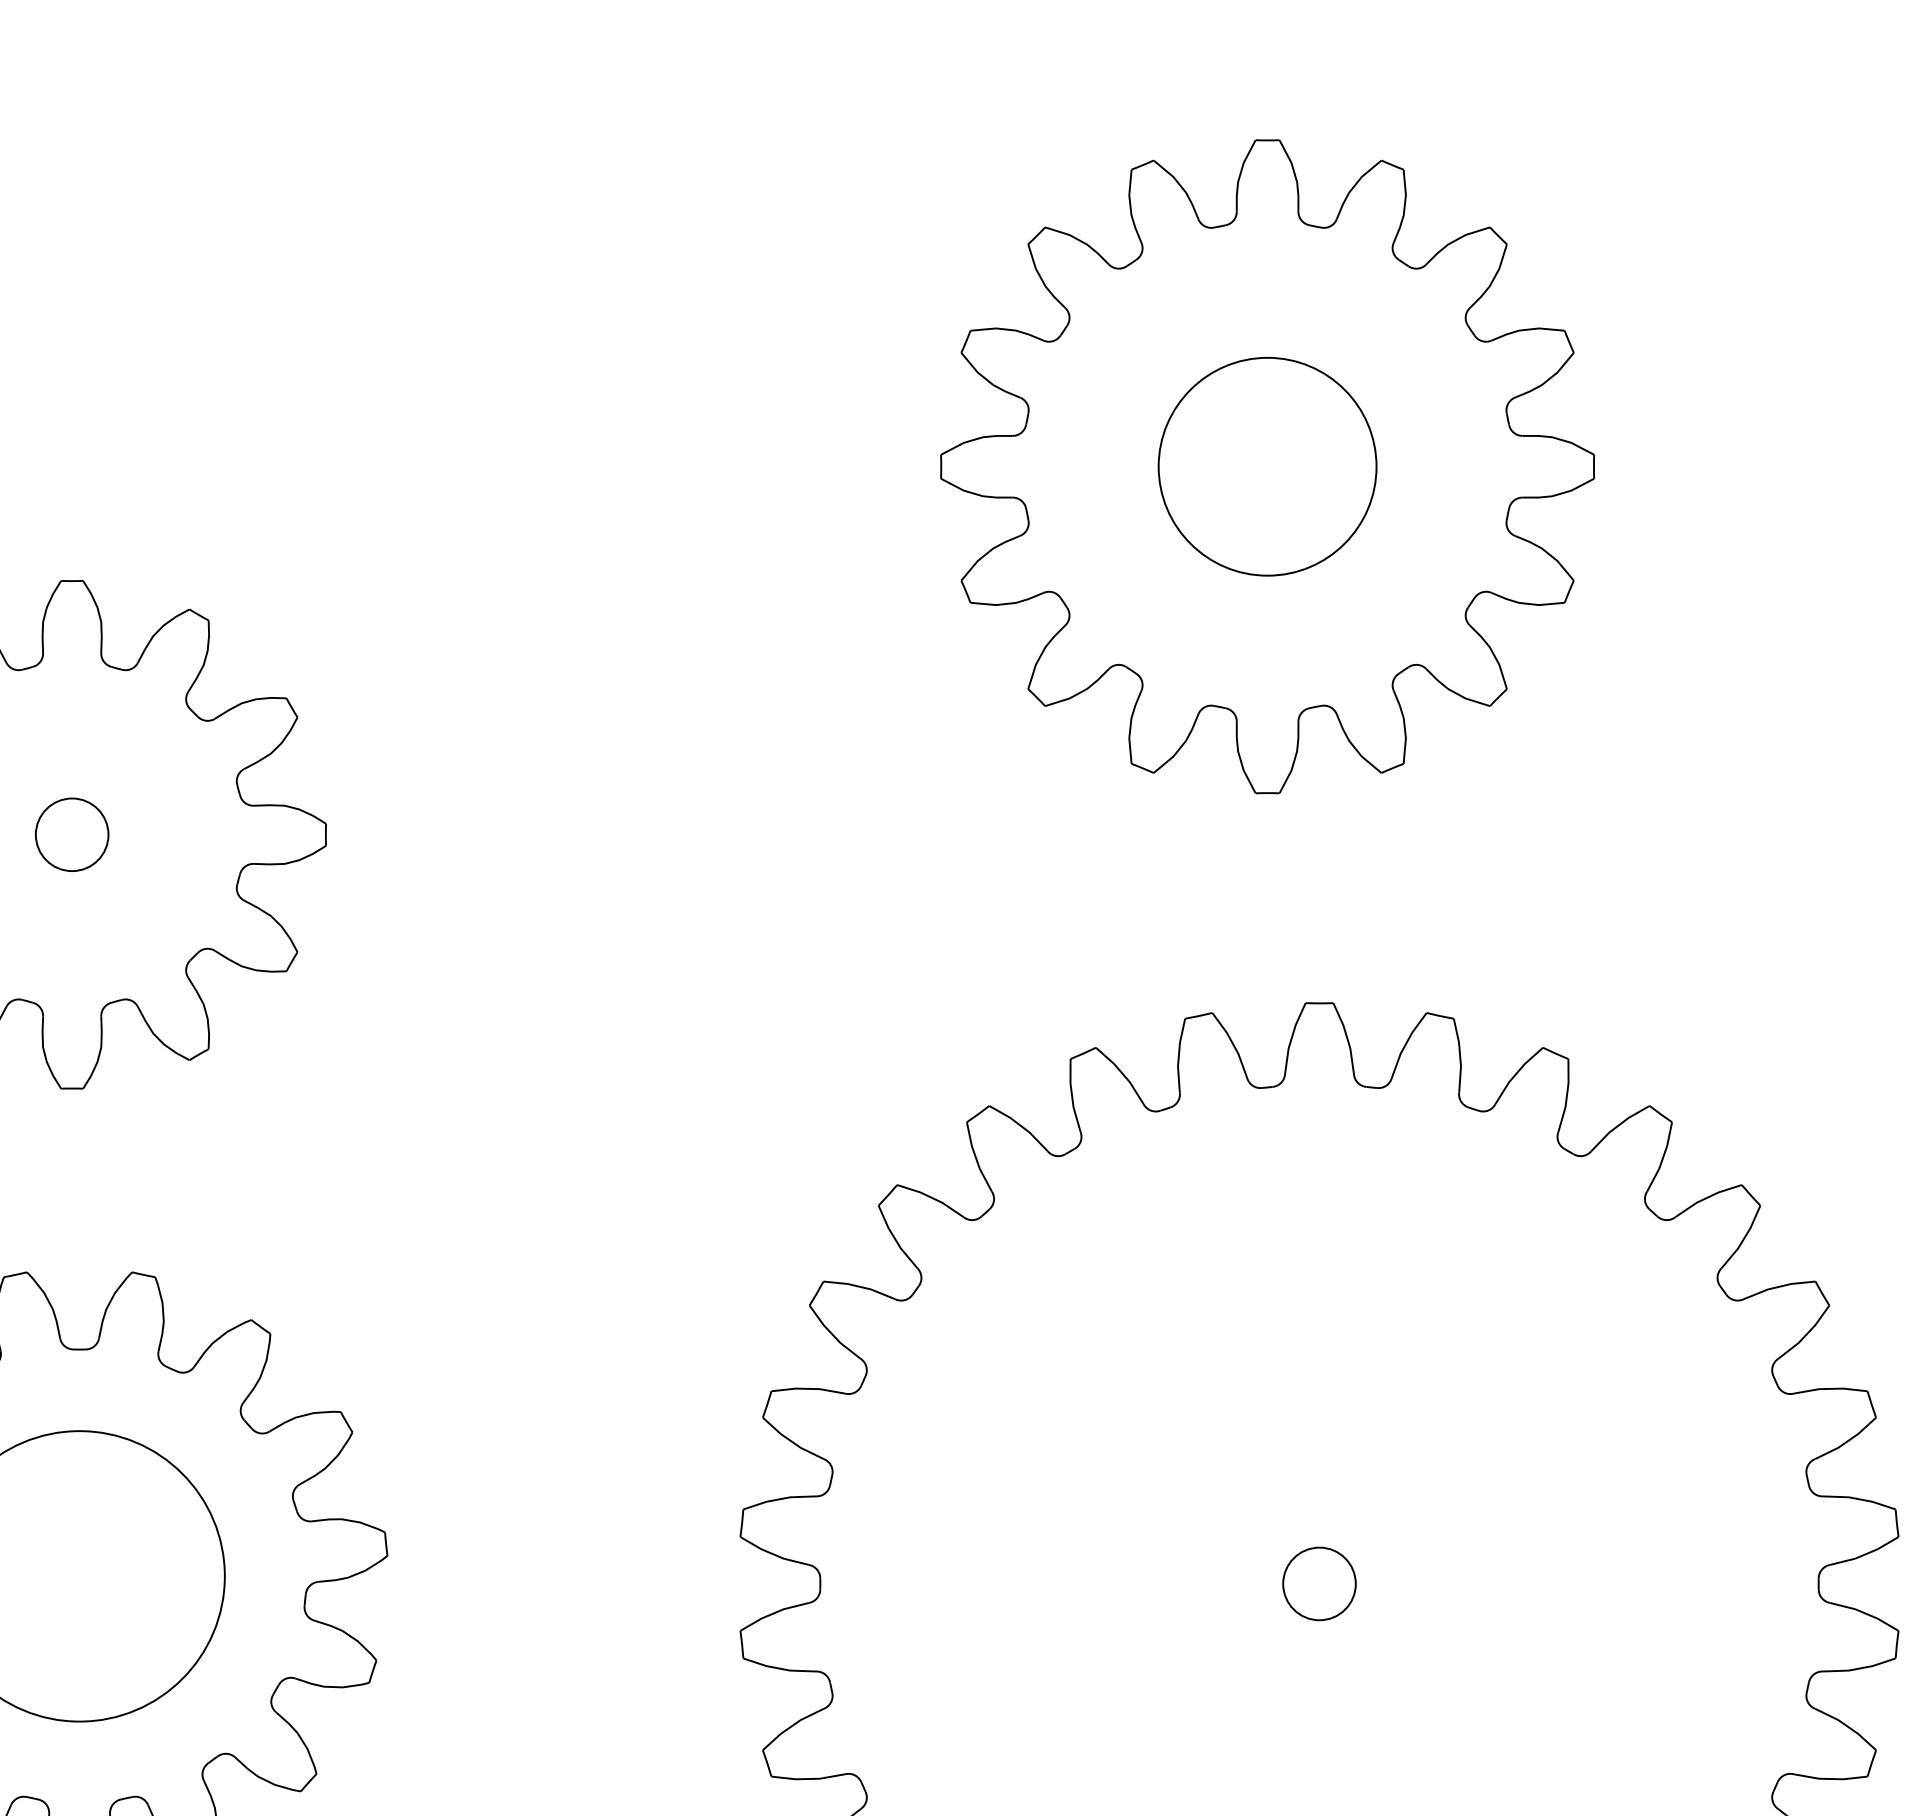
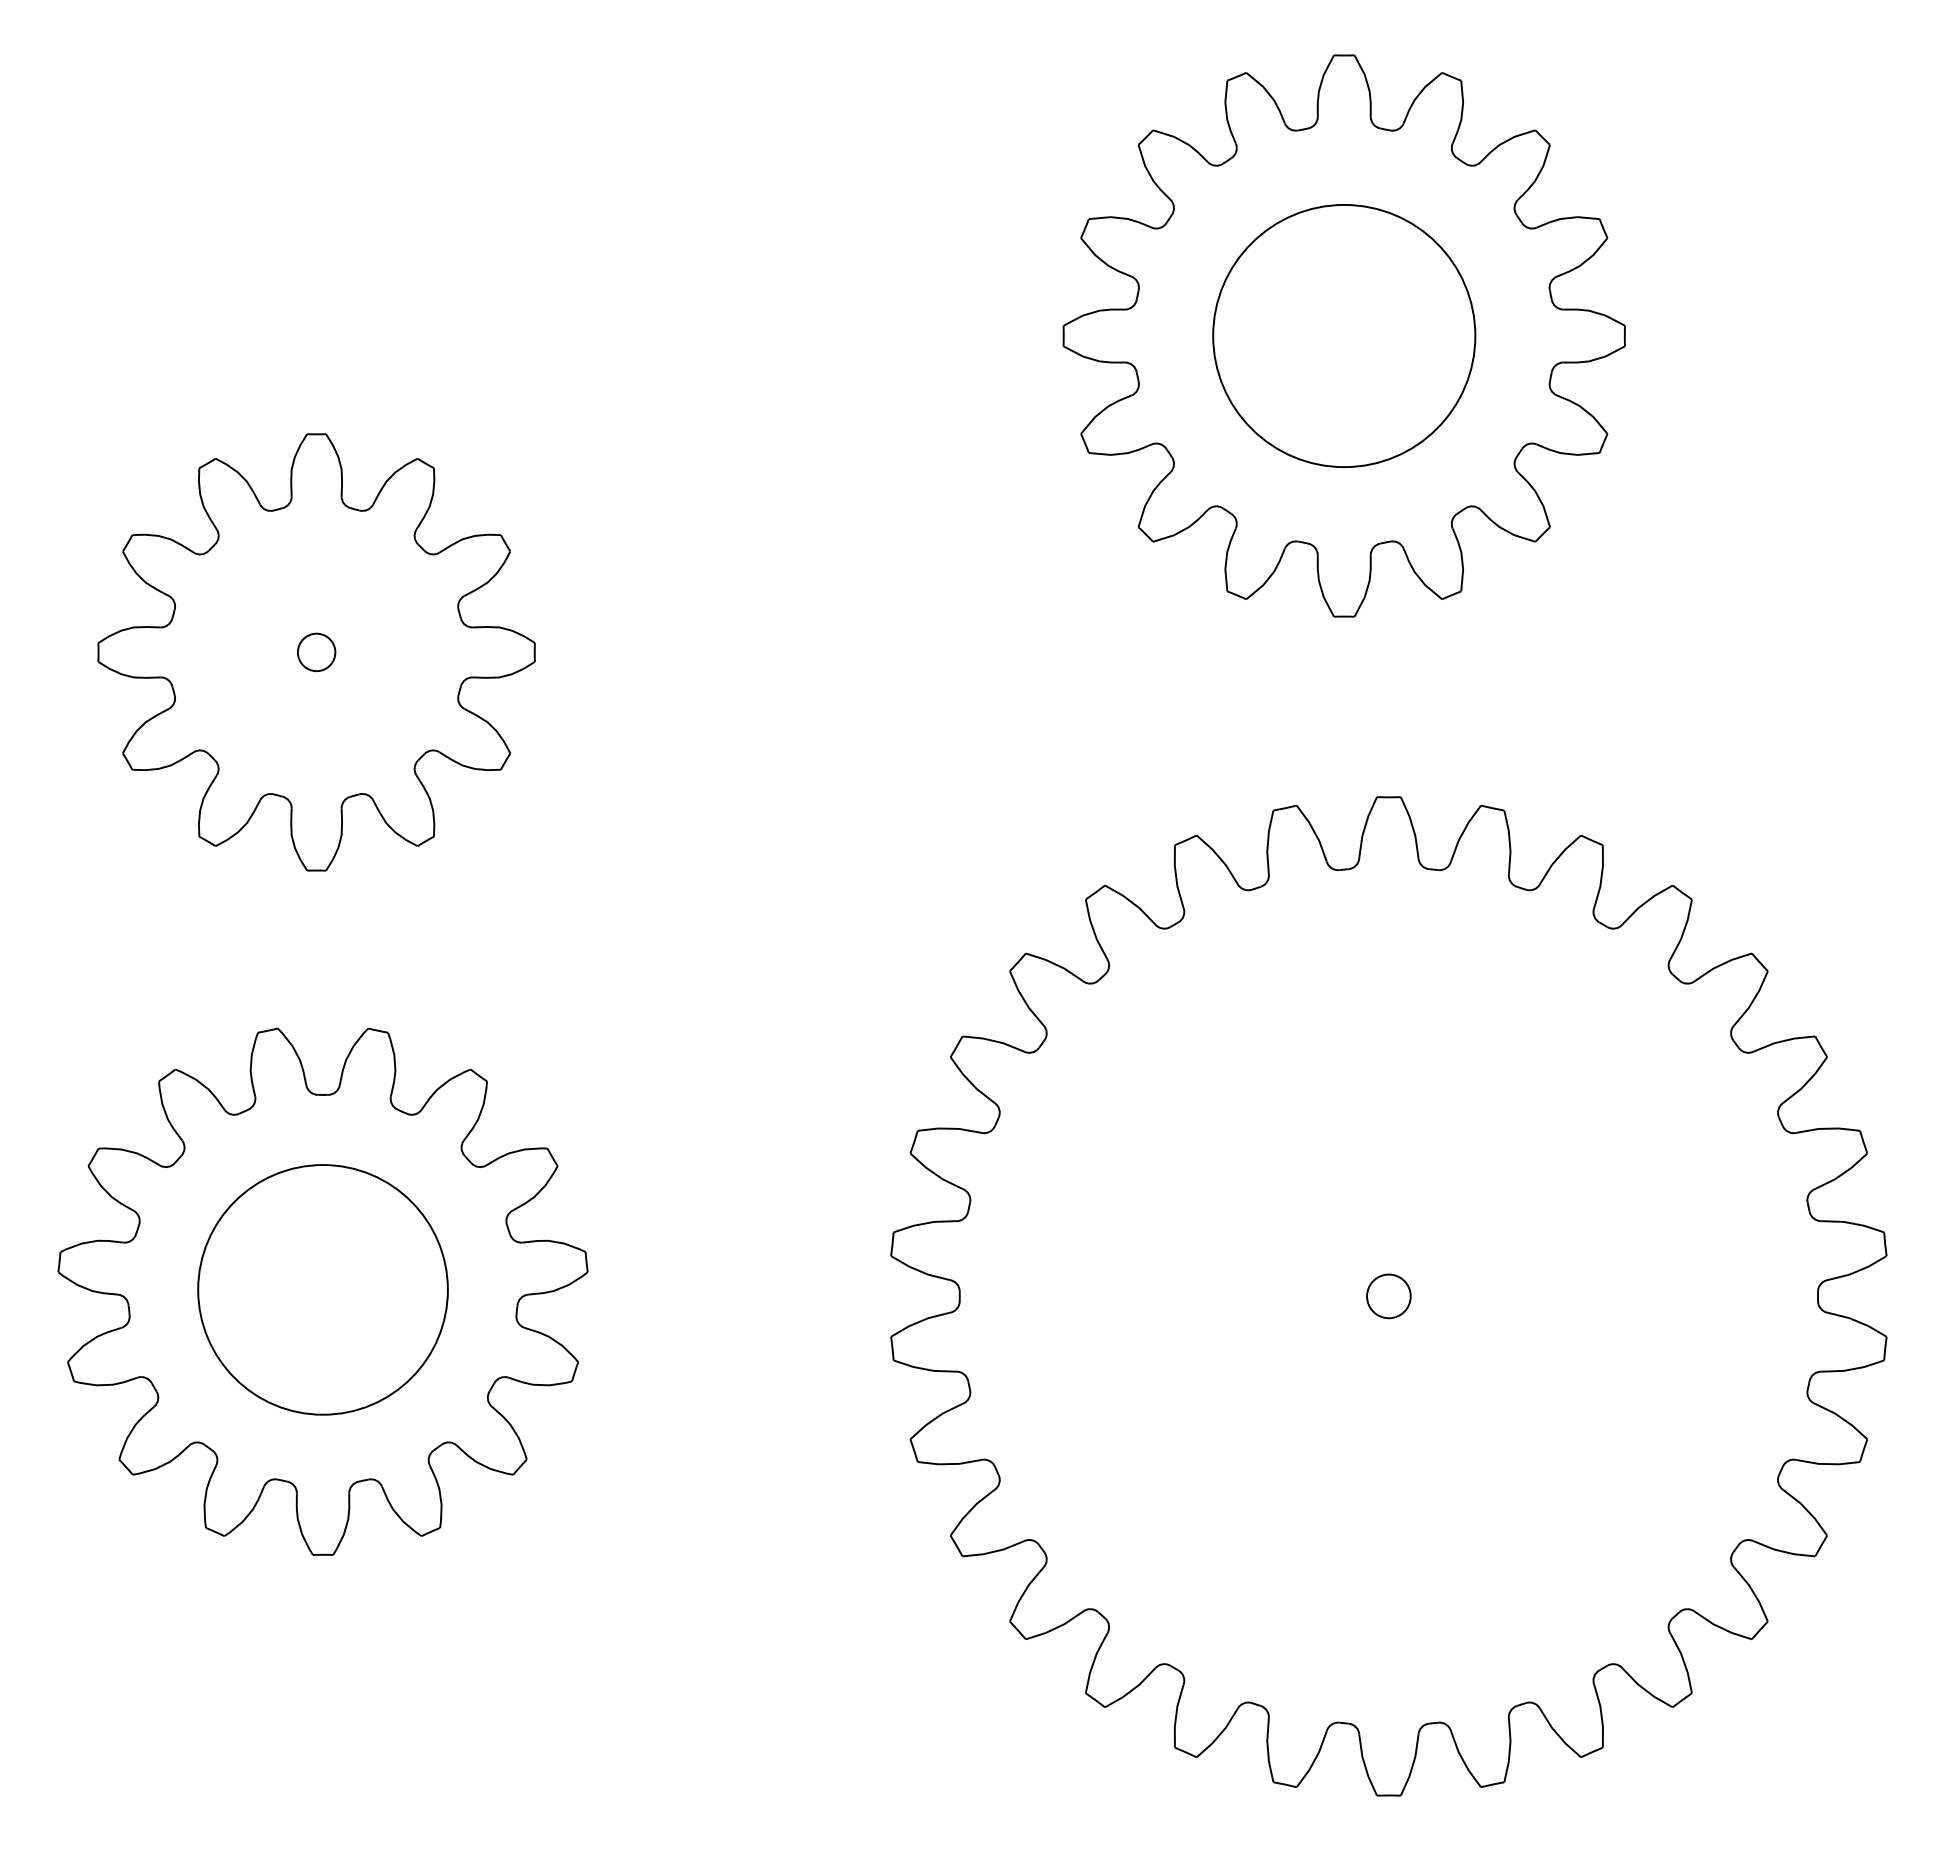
circle: (1266, 466) -> (1343, 335), size x1.4
circle: (71, 834) -> (316, 652), size x0.6
circle: (1319, 1584) -> (1388, 1296), size x0.7

